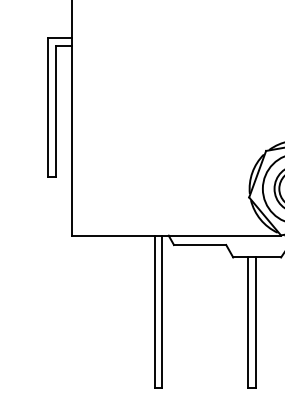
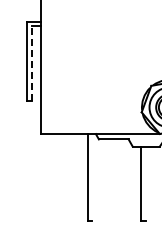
line: (55, 109) -> (31, 62), solid -> dashed
line: (162, 311) -> (92, 177), removed
line: (255, 322) -> (145, 183), removed

